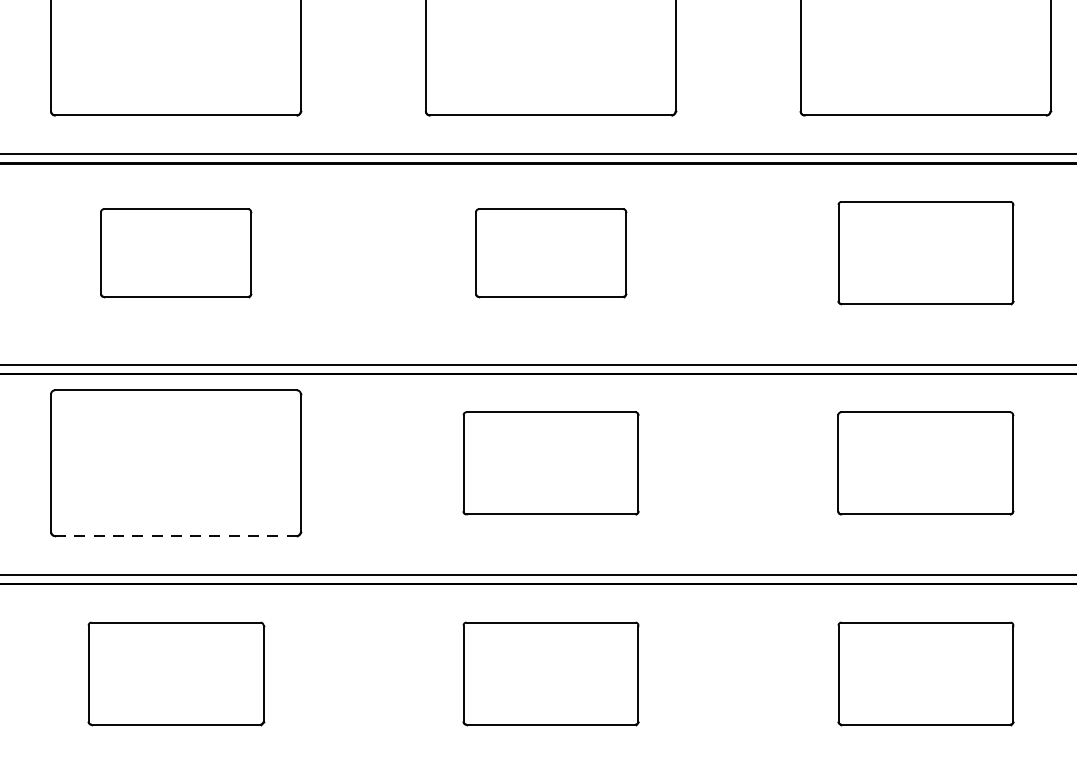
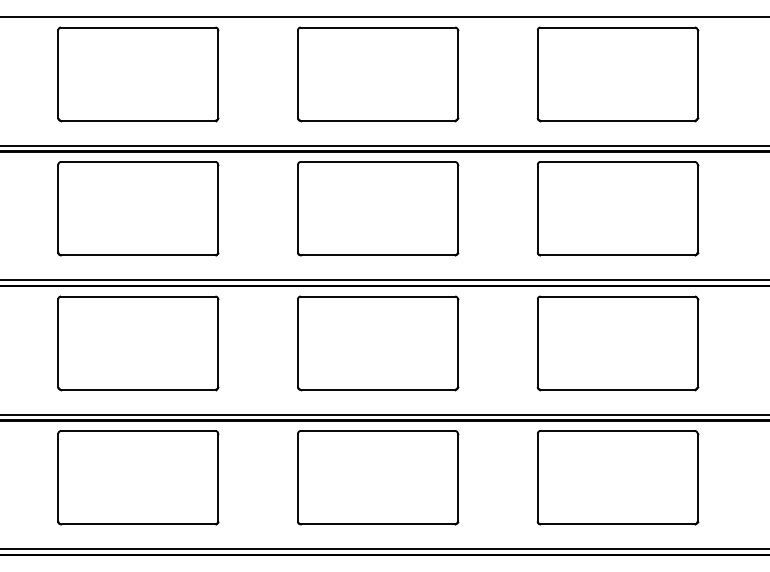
part: (176, 252) -> (138, 208), size x1.67
part: (551, 252) -> (378, 208), size x1.67
part: (926, 252) -> (618, 208), size x1.43
part: (551, 463) -> (378, 343), size x1.43
part: (925, 463) -> (617, 343), size x1.43
line: (176, 535) -> (138, 389), dashed -> solid
part: (176, 673) -> (138, 477), size x1.43
part: (551, 673) -> (378, 477), size x1.43
part: (926, 673) -> (618, 477), size x1.43

